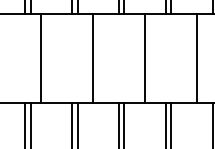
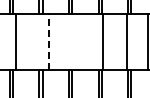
line: (41, 58) -> (49, 41), solid -> dashed
line: (93, 58) -> (103, 41), moved
line: (145, 58) -> (127, 41), moved

